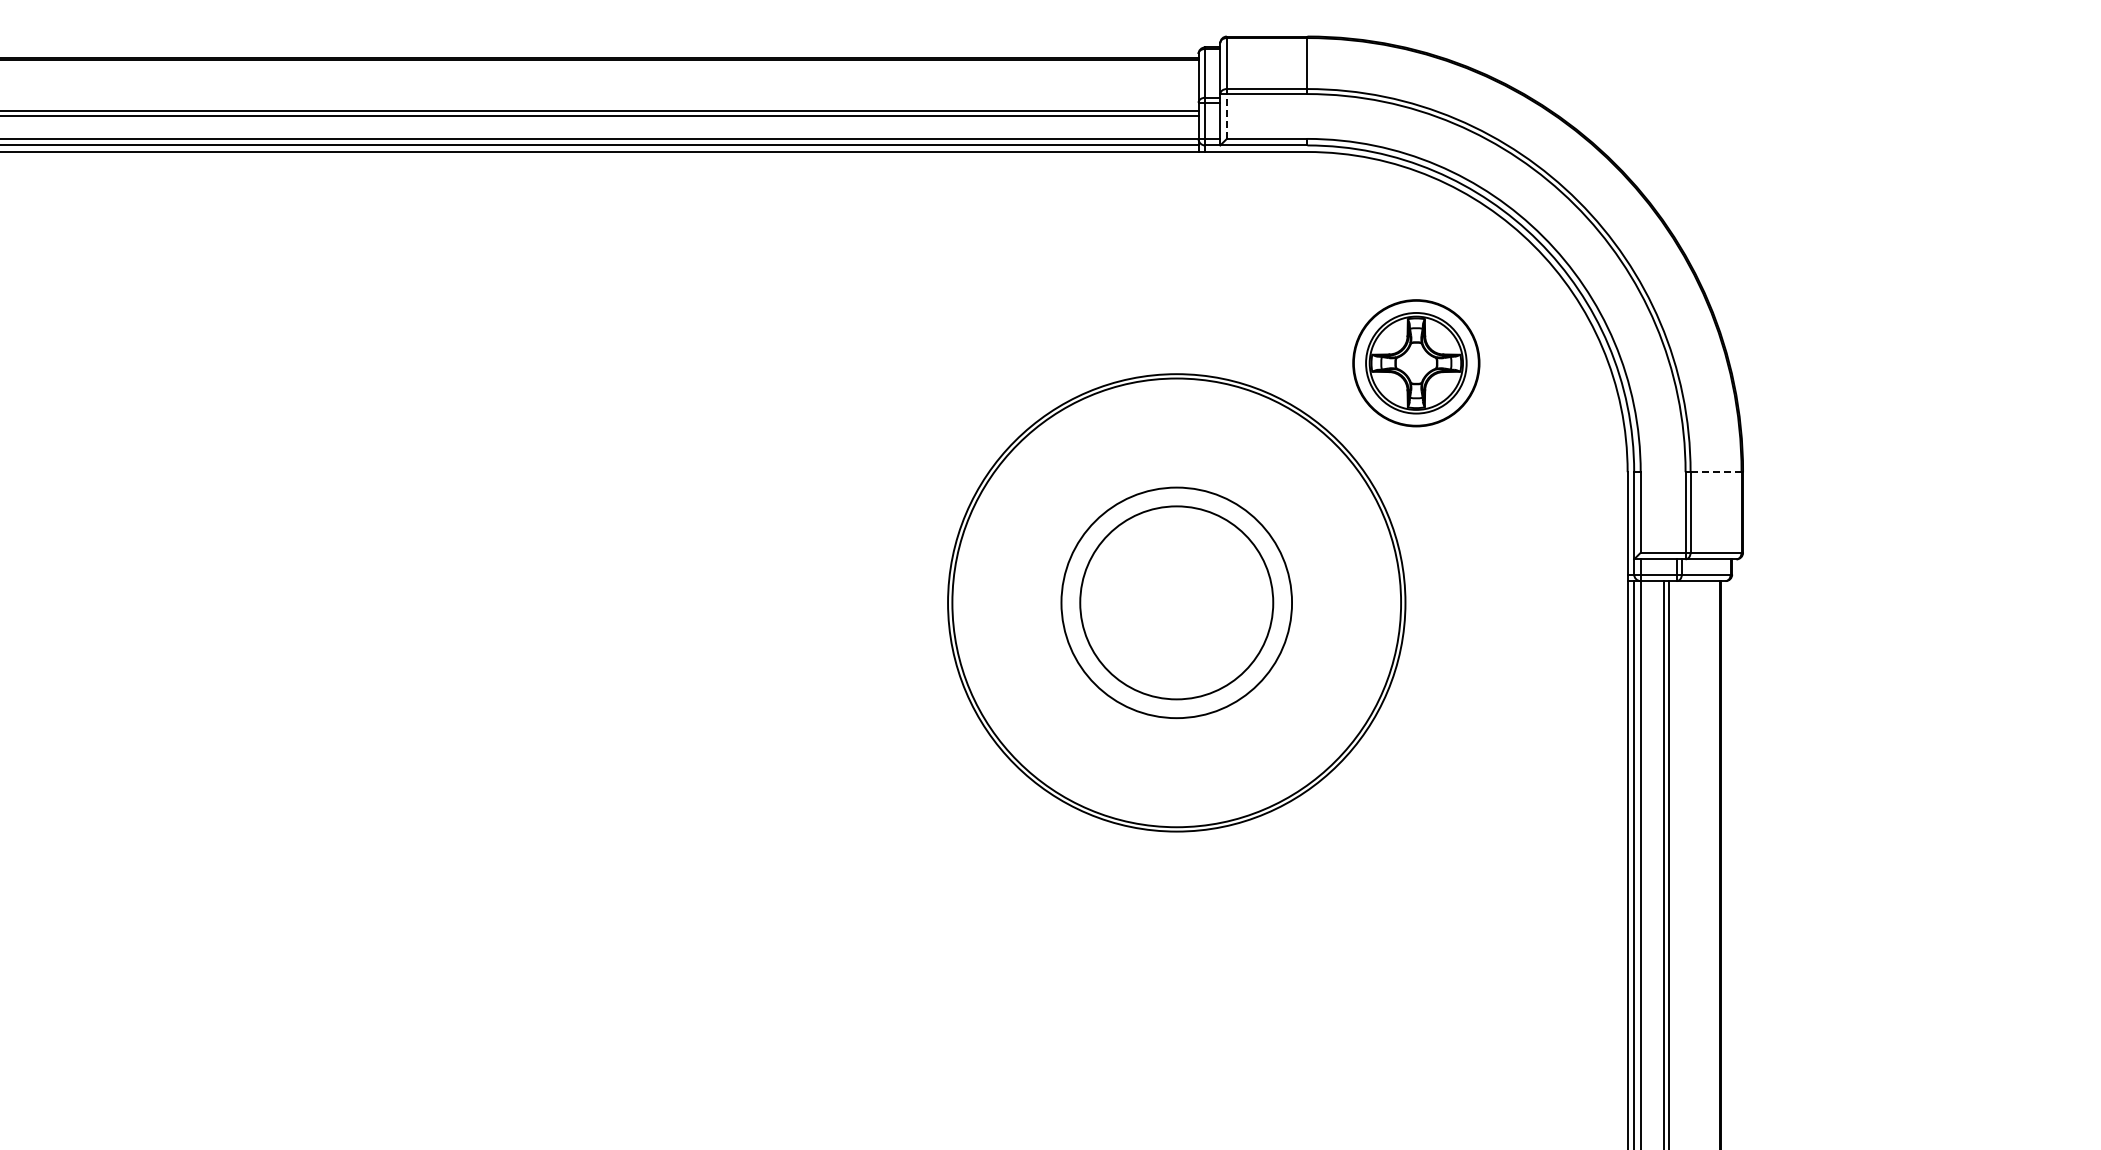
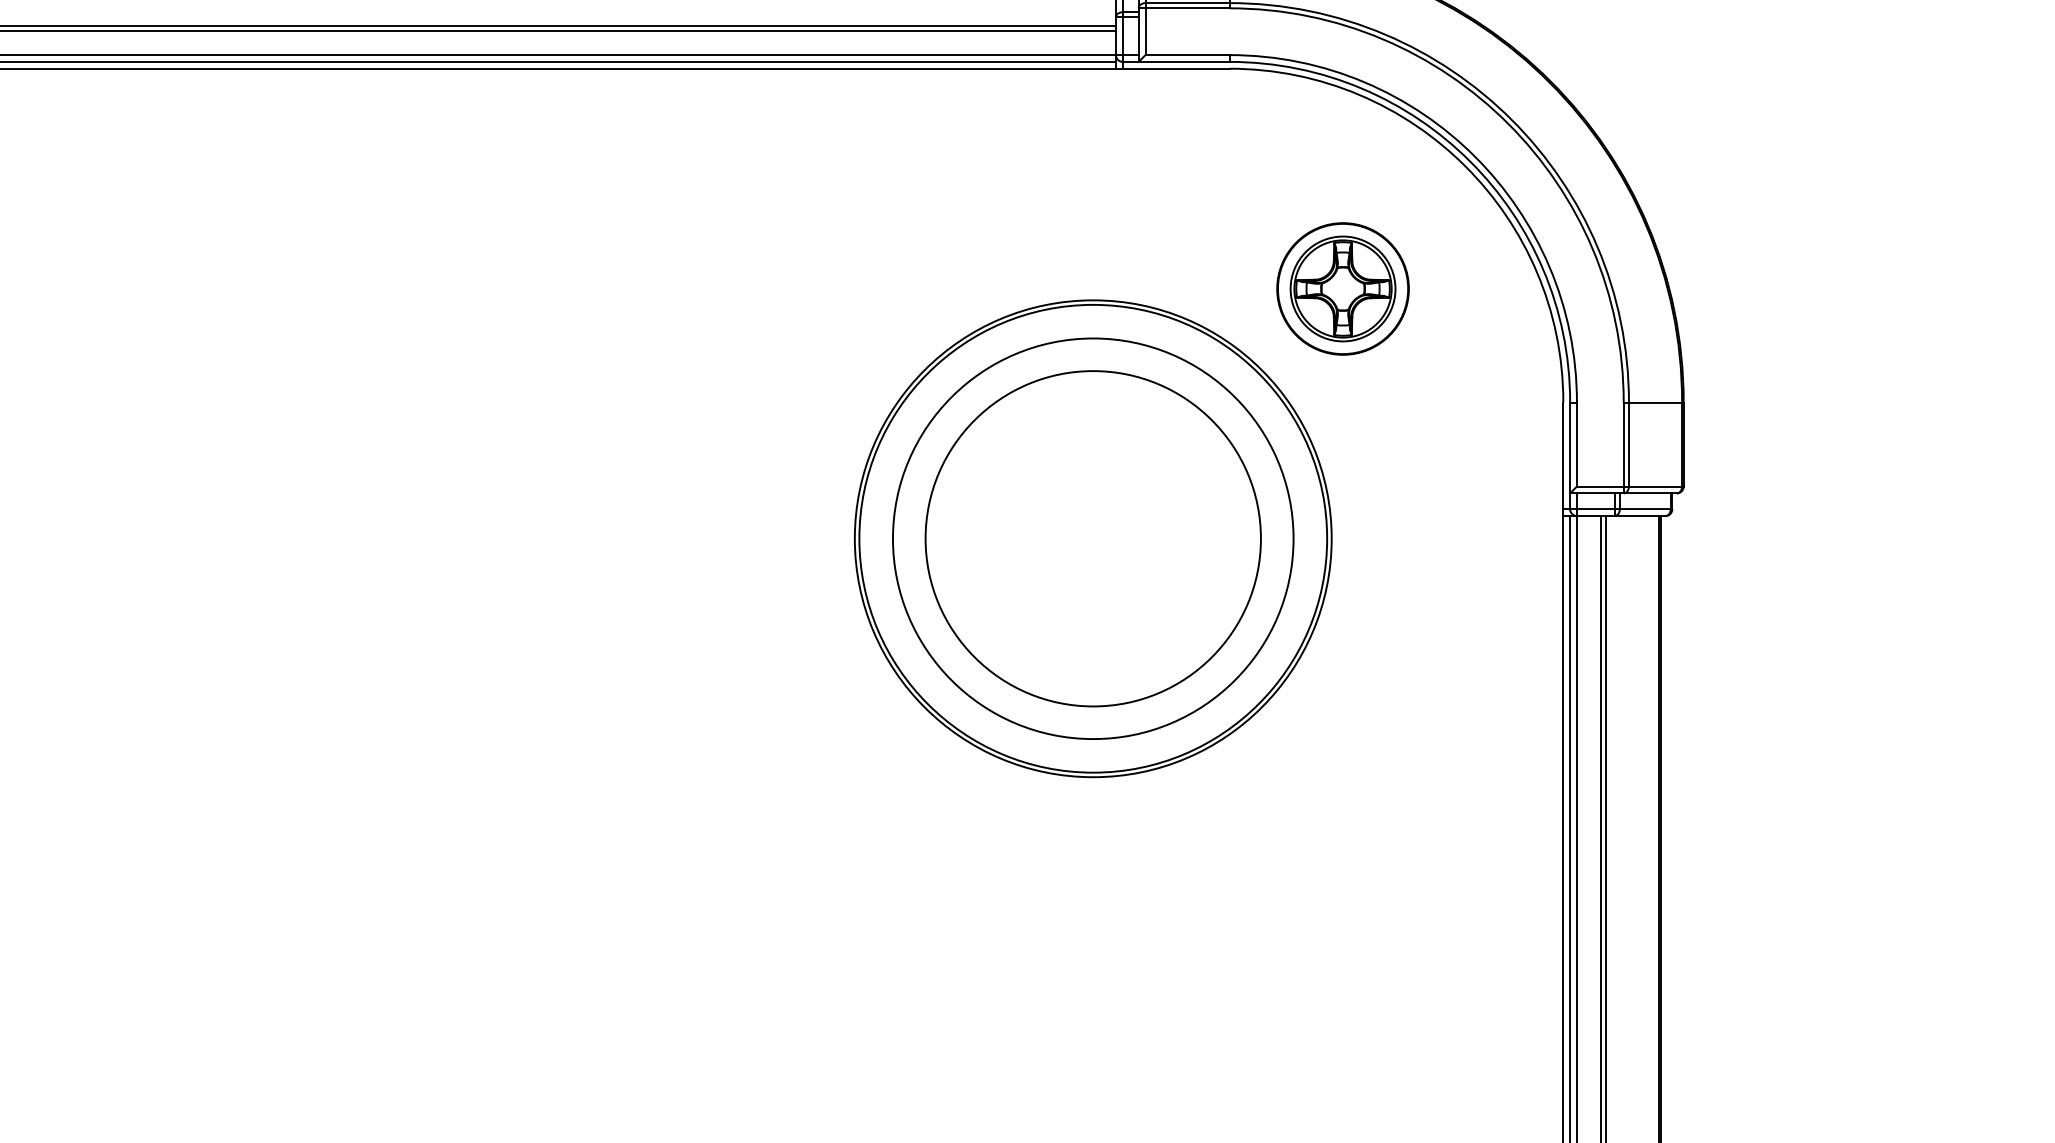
line: (1226, 116) -> (1145, 31), dashed -> solid
line: (1716, 472) -> (1655, 402), dashed -> solid
circle: (1176, 602) -> (1093, 538), size x1.67
circle: (1176, 602) -> (1093, 538), size x1.67

